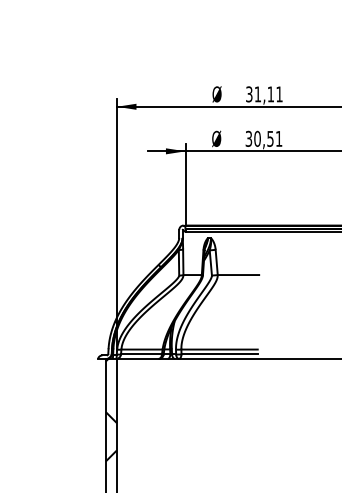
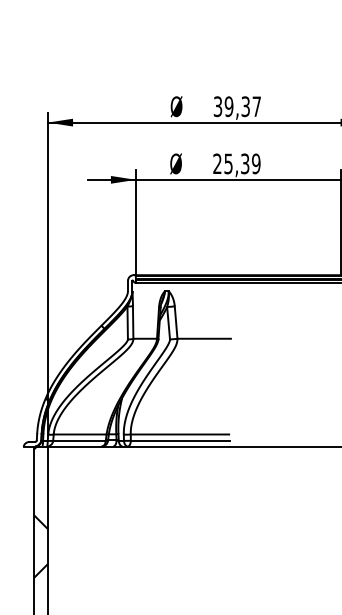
text: (268, 94) -> (242, 106), 31,11 -> 39,37
text: (263, 138) -> (236, 163), 30,51 -> 25,39

